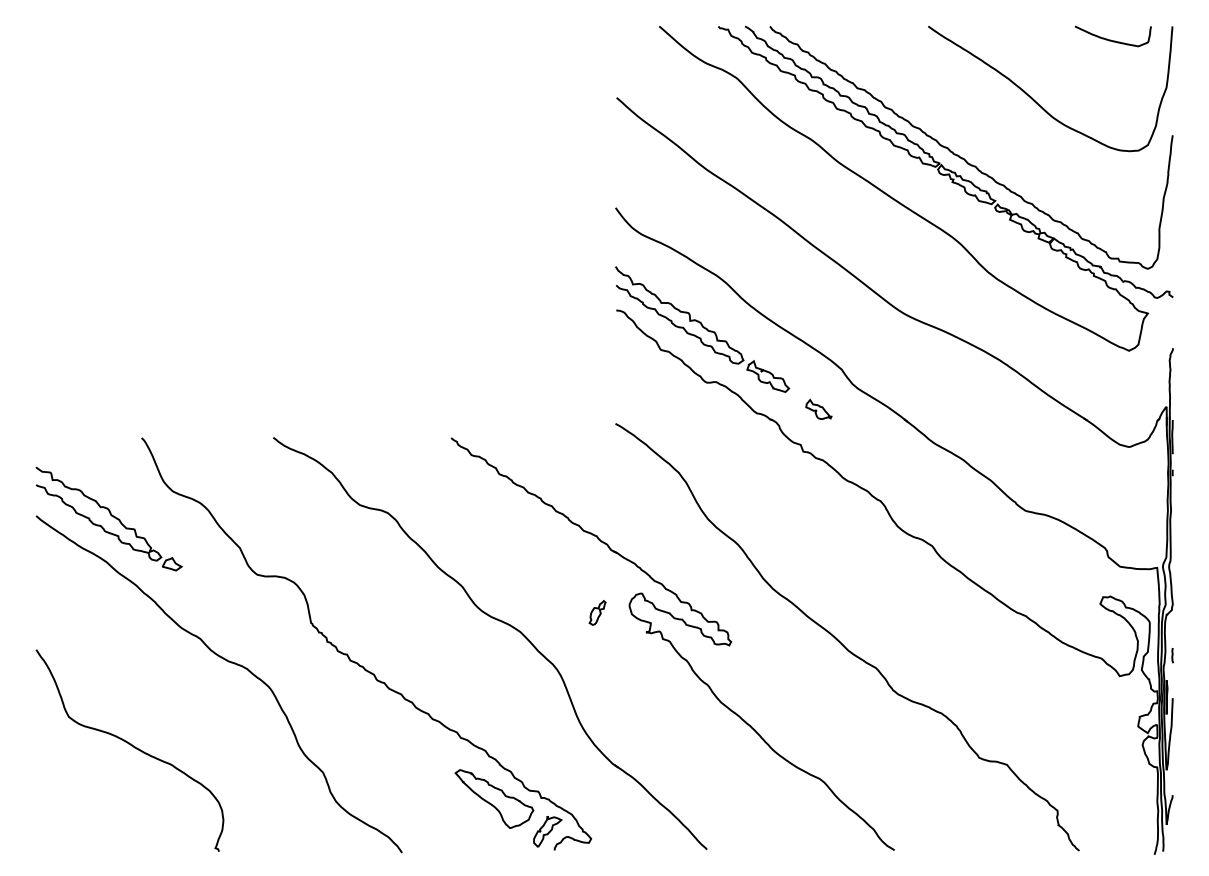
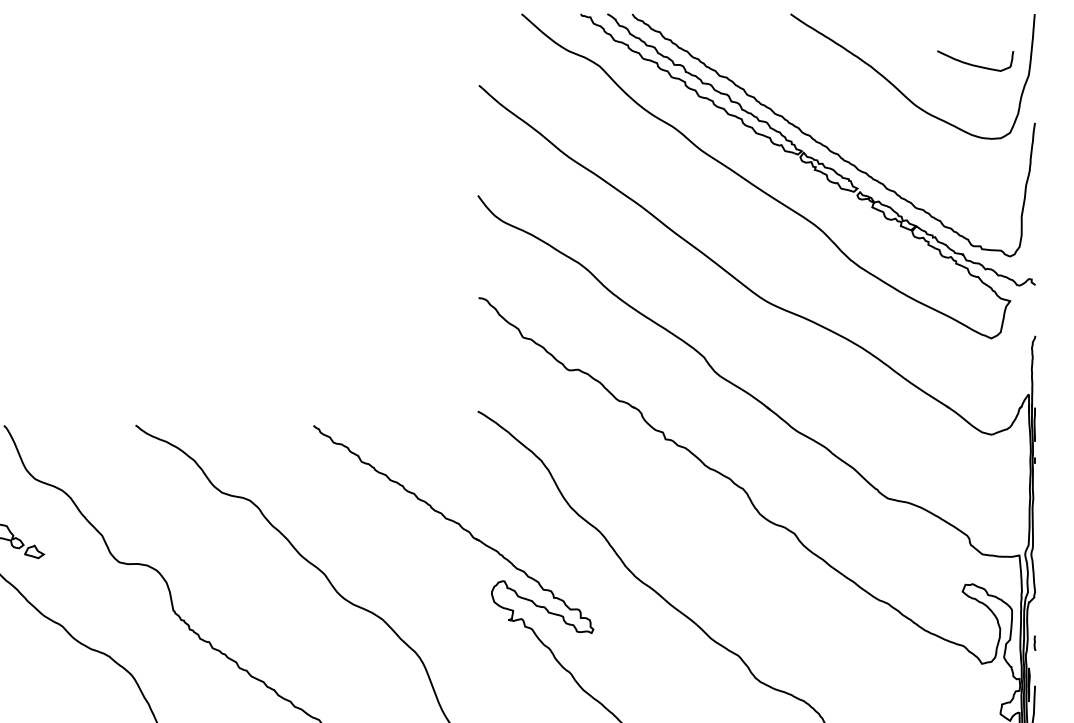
curve: (1110, 39) -> (972, 64), moved
part: (702, 329) -> (564, 317), removed
part: (818, 408) -> (680, 396), removed
part: (597, 612) -> (459, 600), removed

